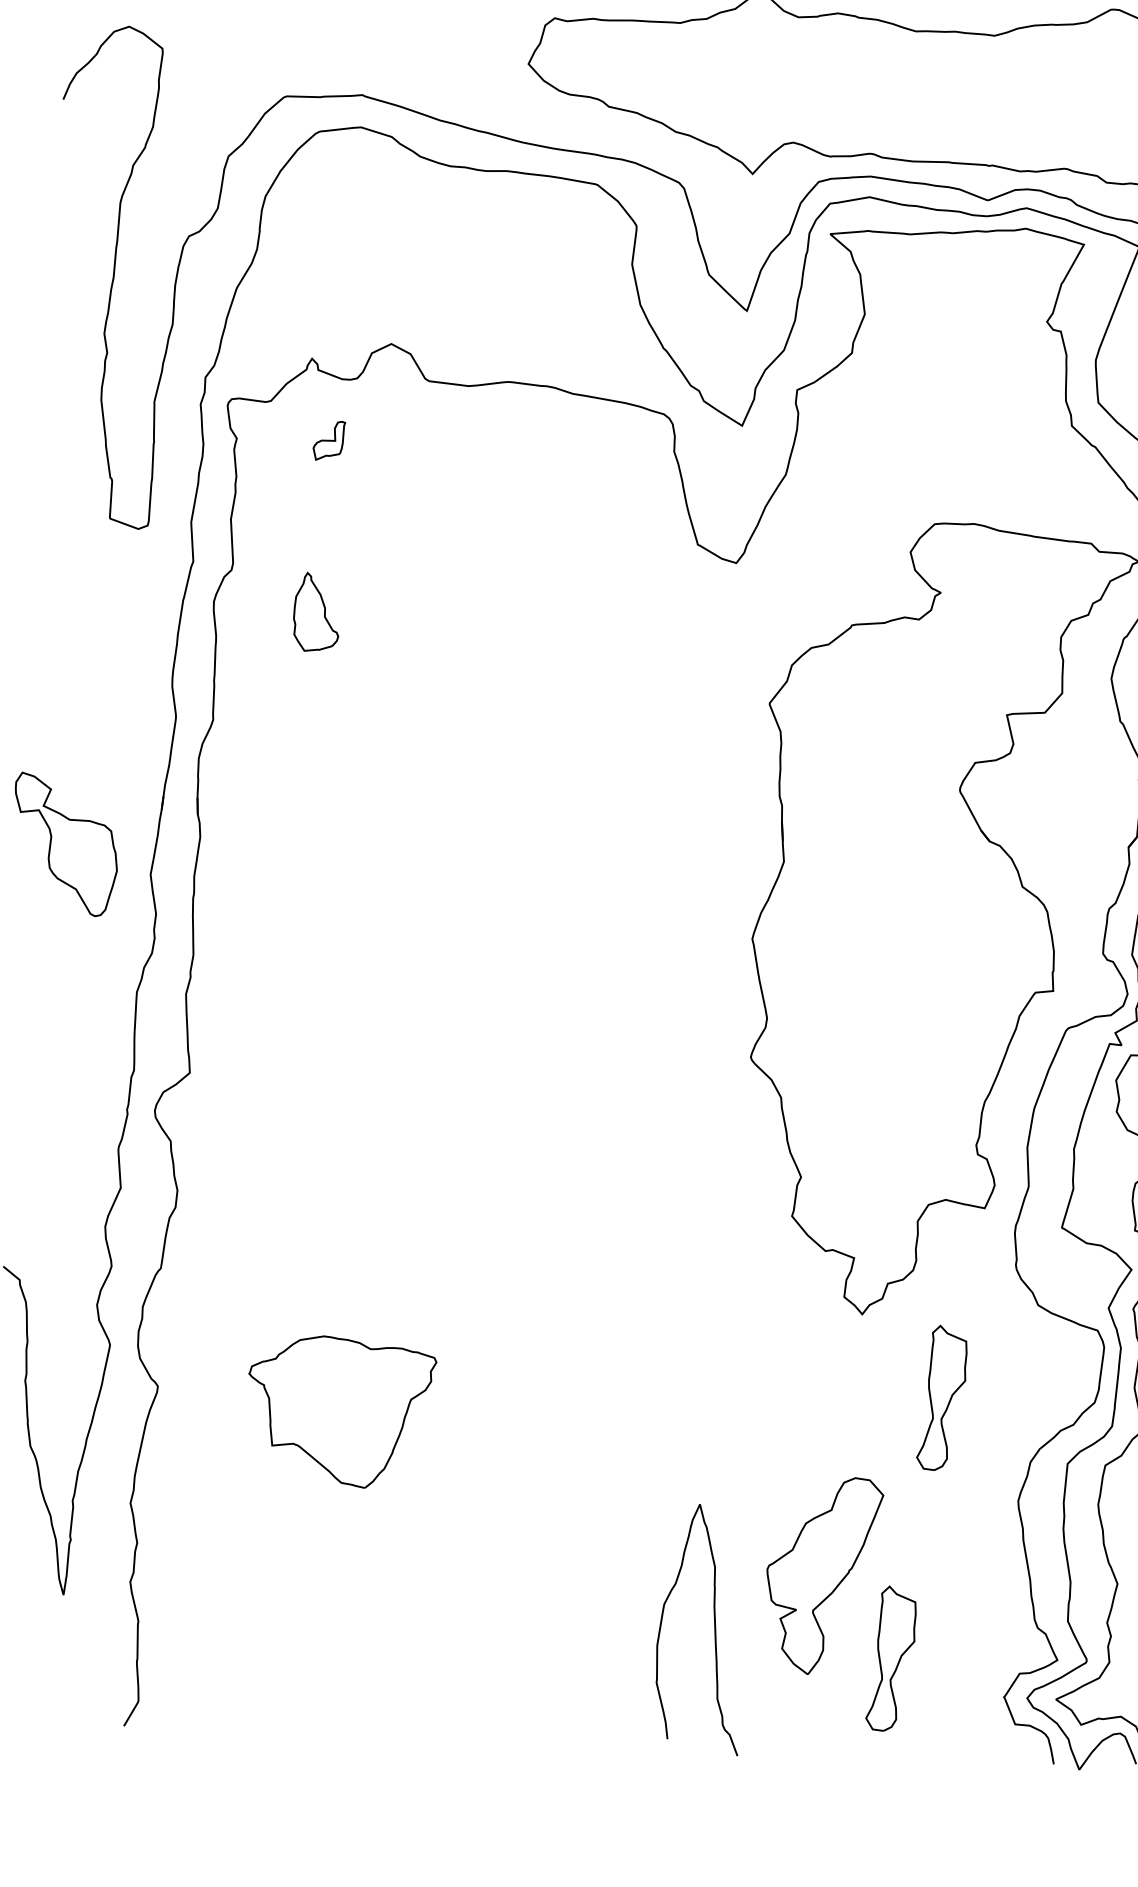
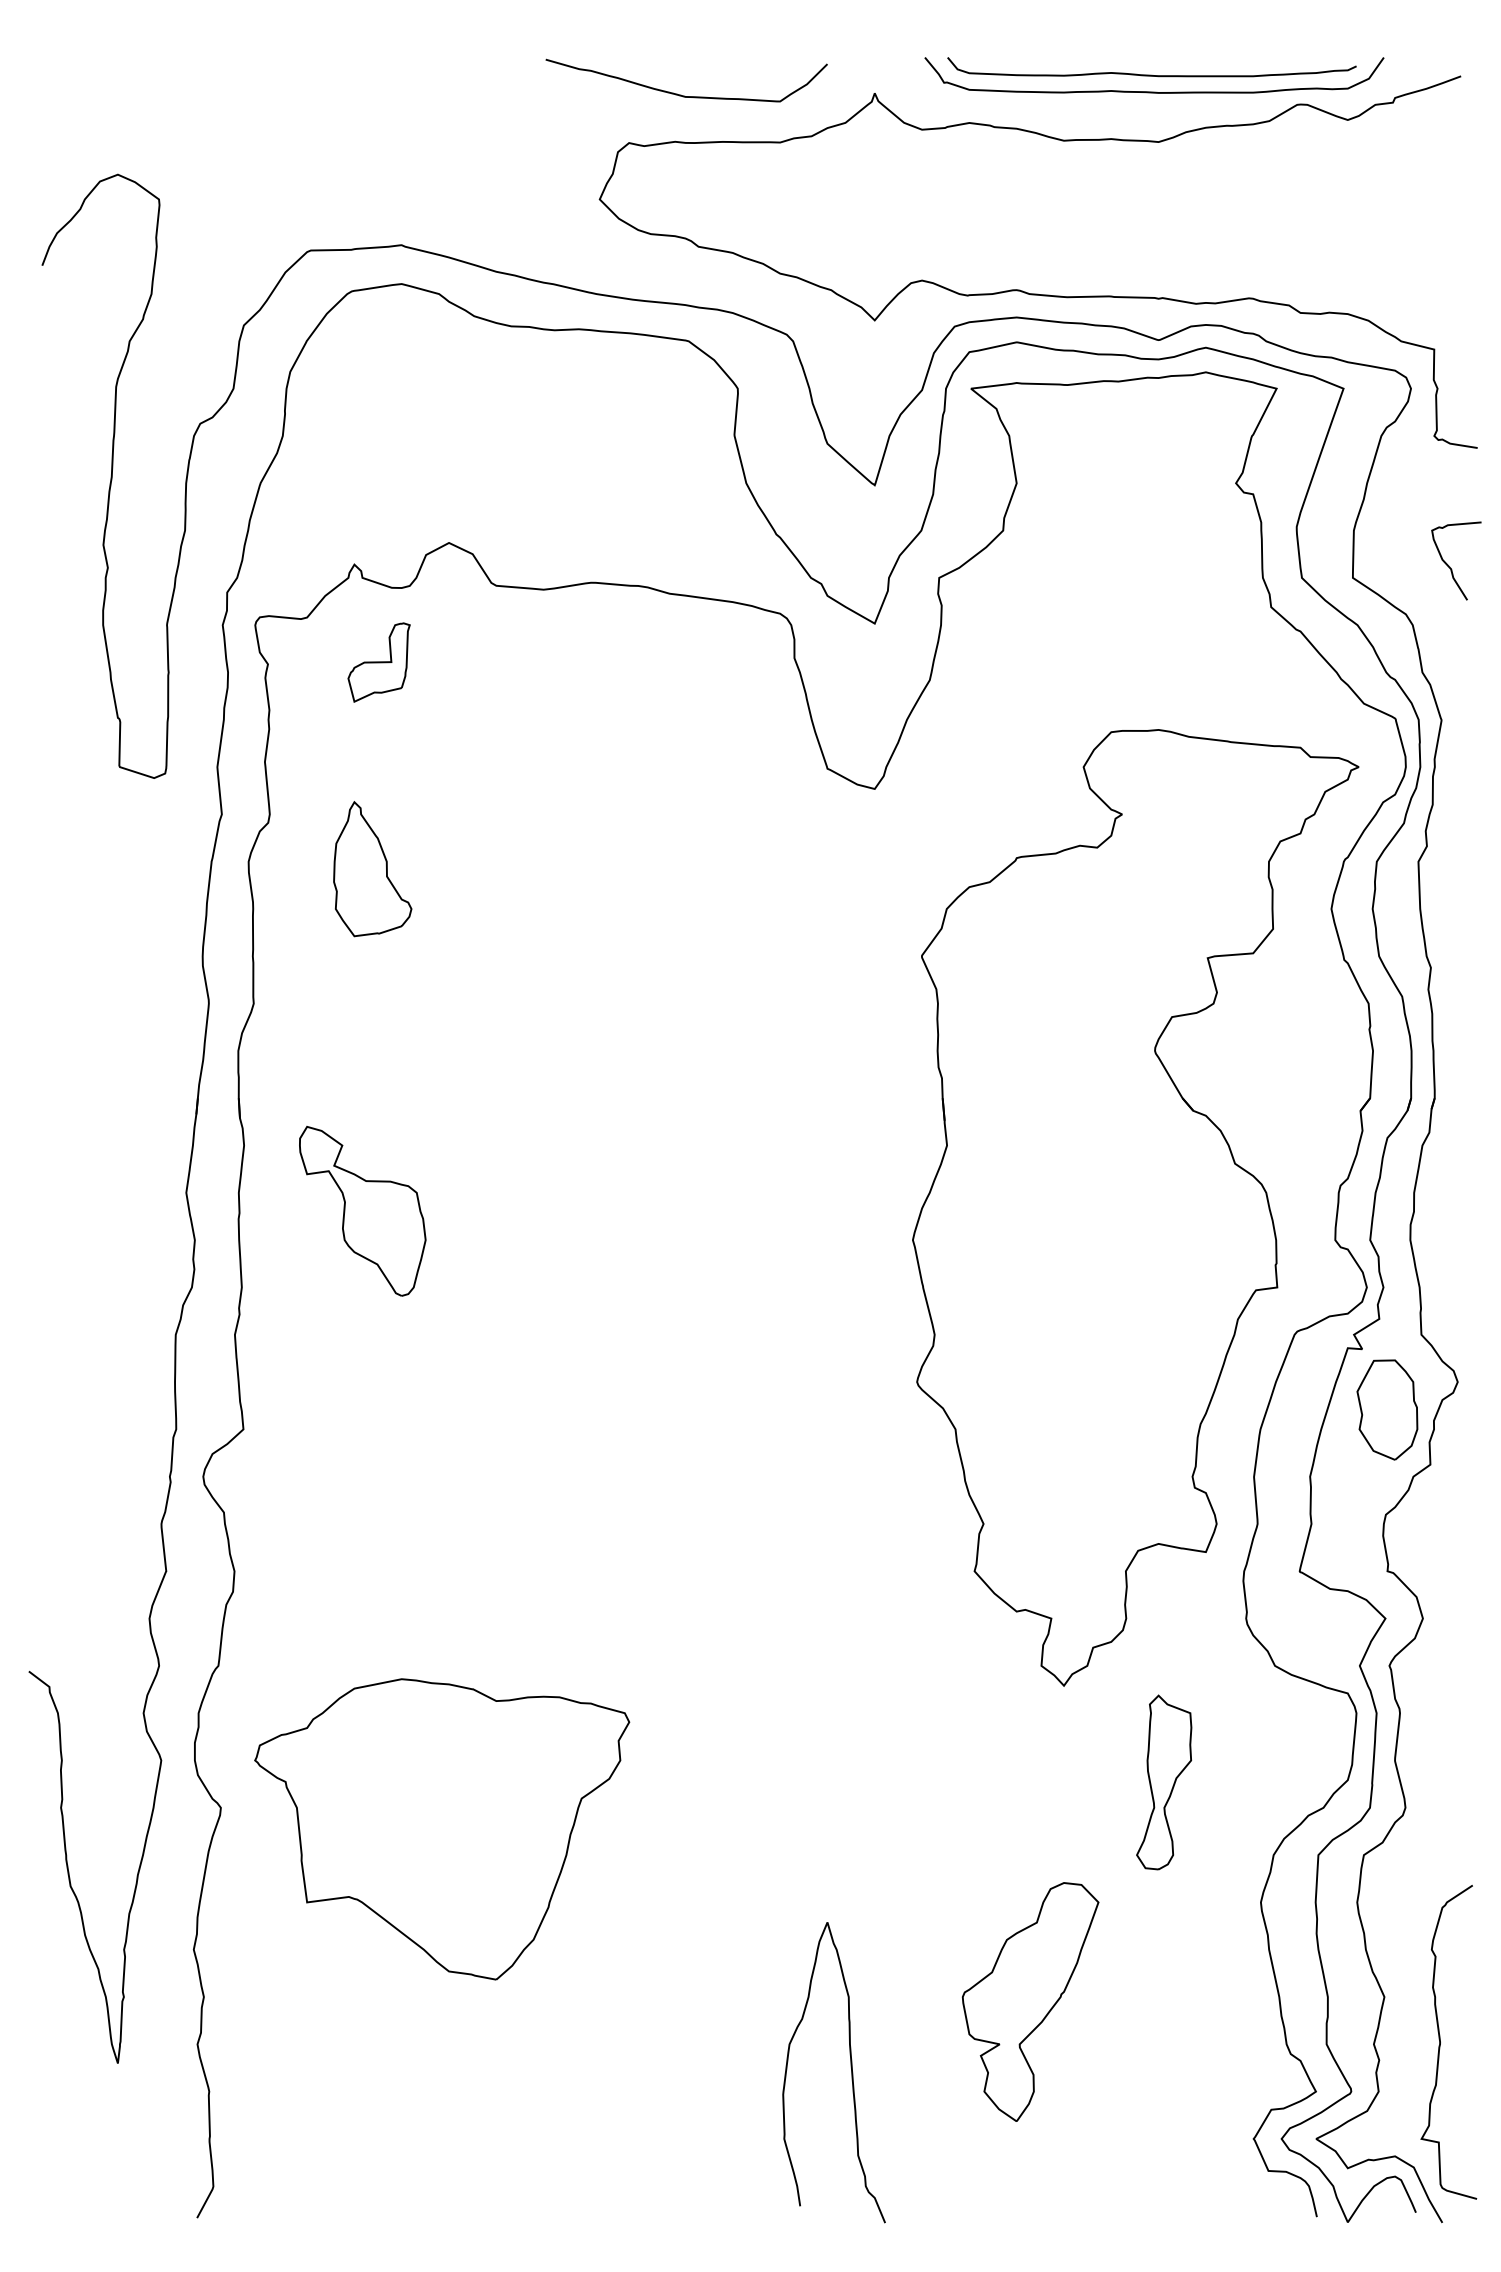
part: (328, 440) -> (378, 662), size x1.67
part: (316, 612) -> (372, 869), size x1.43
part: (65, 844) -> (362, 1211), moved
part: (341, 1412) -> (442, 1829), size x1.67
curve: (714, 1625) -> (850, 2067), moved
part: (891, 1658) -> (1116, 2098), removed

